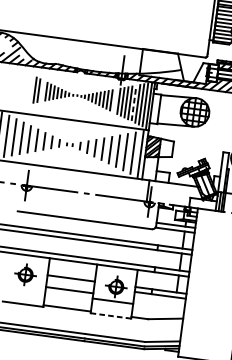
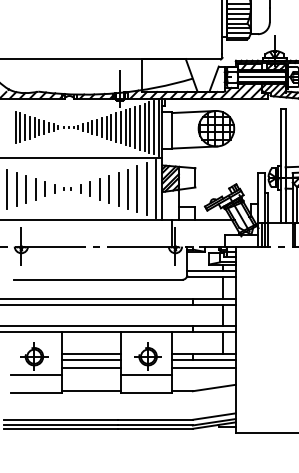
line: (42, 91) -> (25, 127), added
line: (115, 100) -> (116, 127), added
line: (133, 103) -> (139, 127), dashed -> solid
line: (70, 283) -> (90, 359), added
line: (24, 289) -> (35, 374), added
line: (159, 302) -> (203, 368), added
line: (110, 315) -> (145, 393), dashed -> solid

